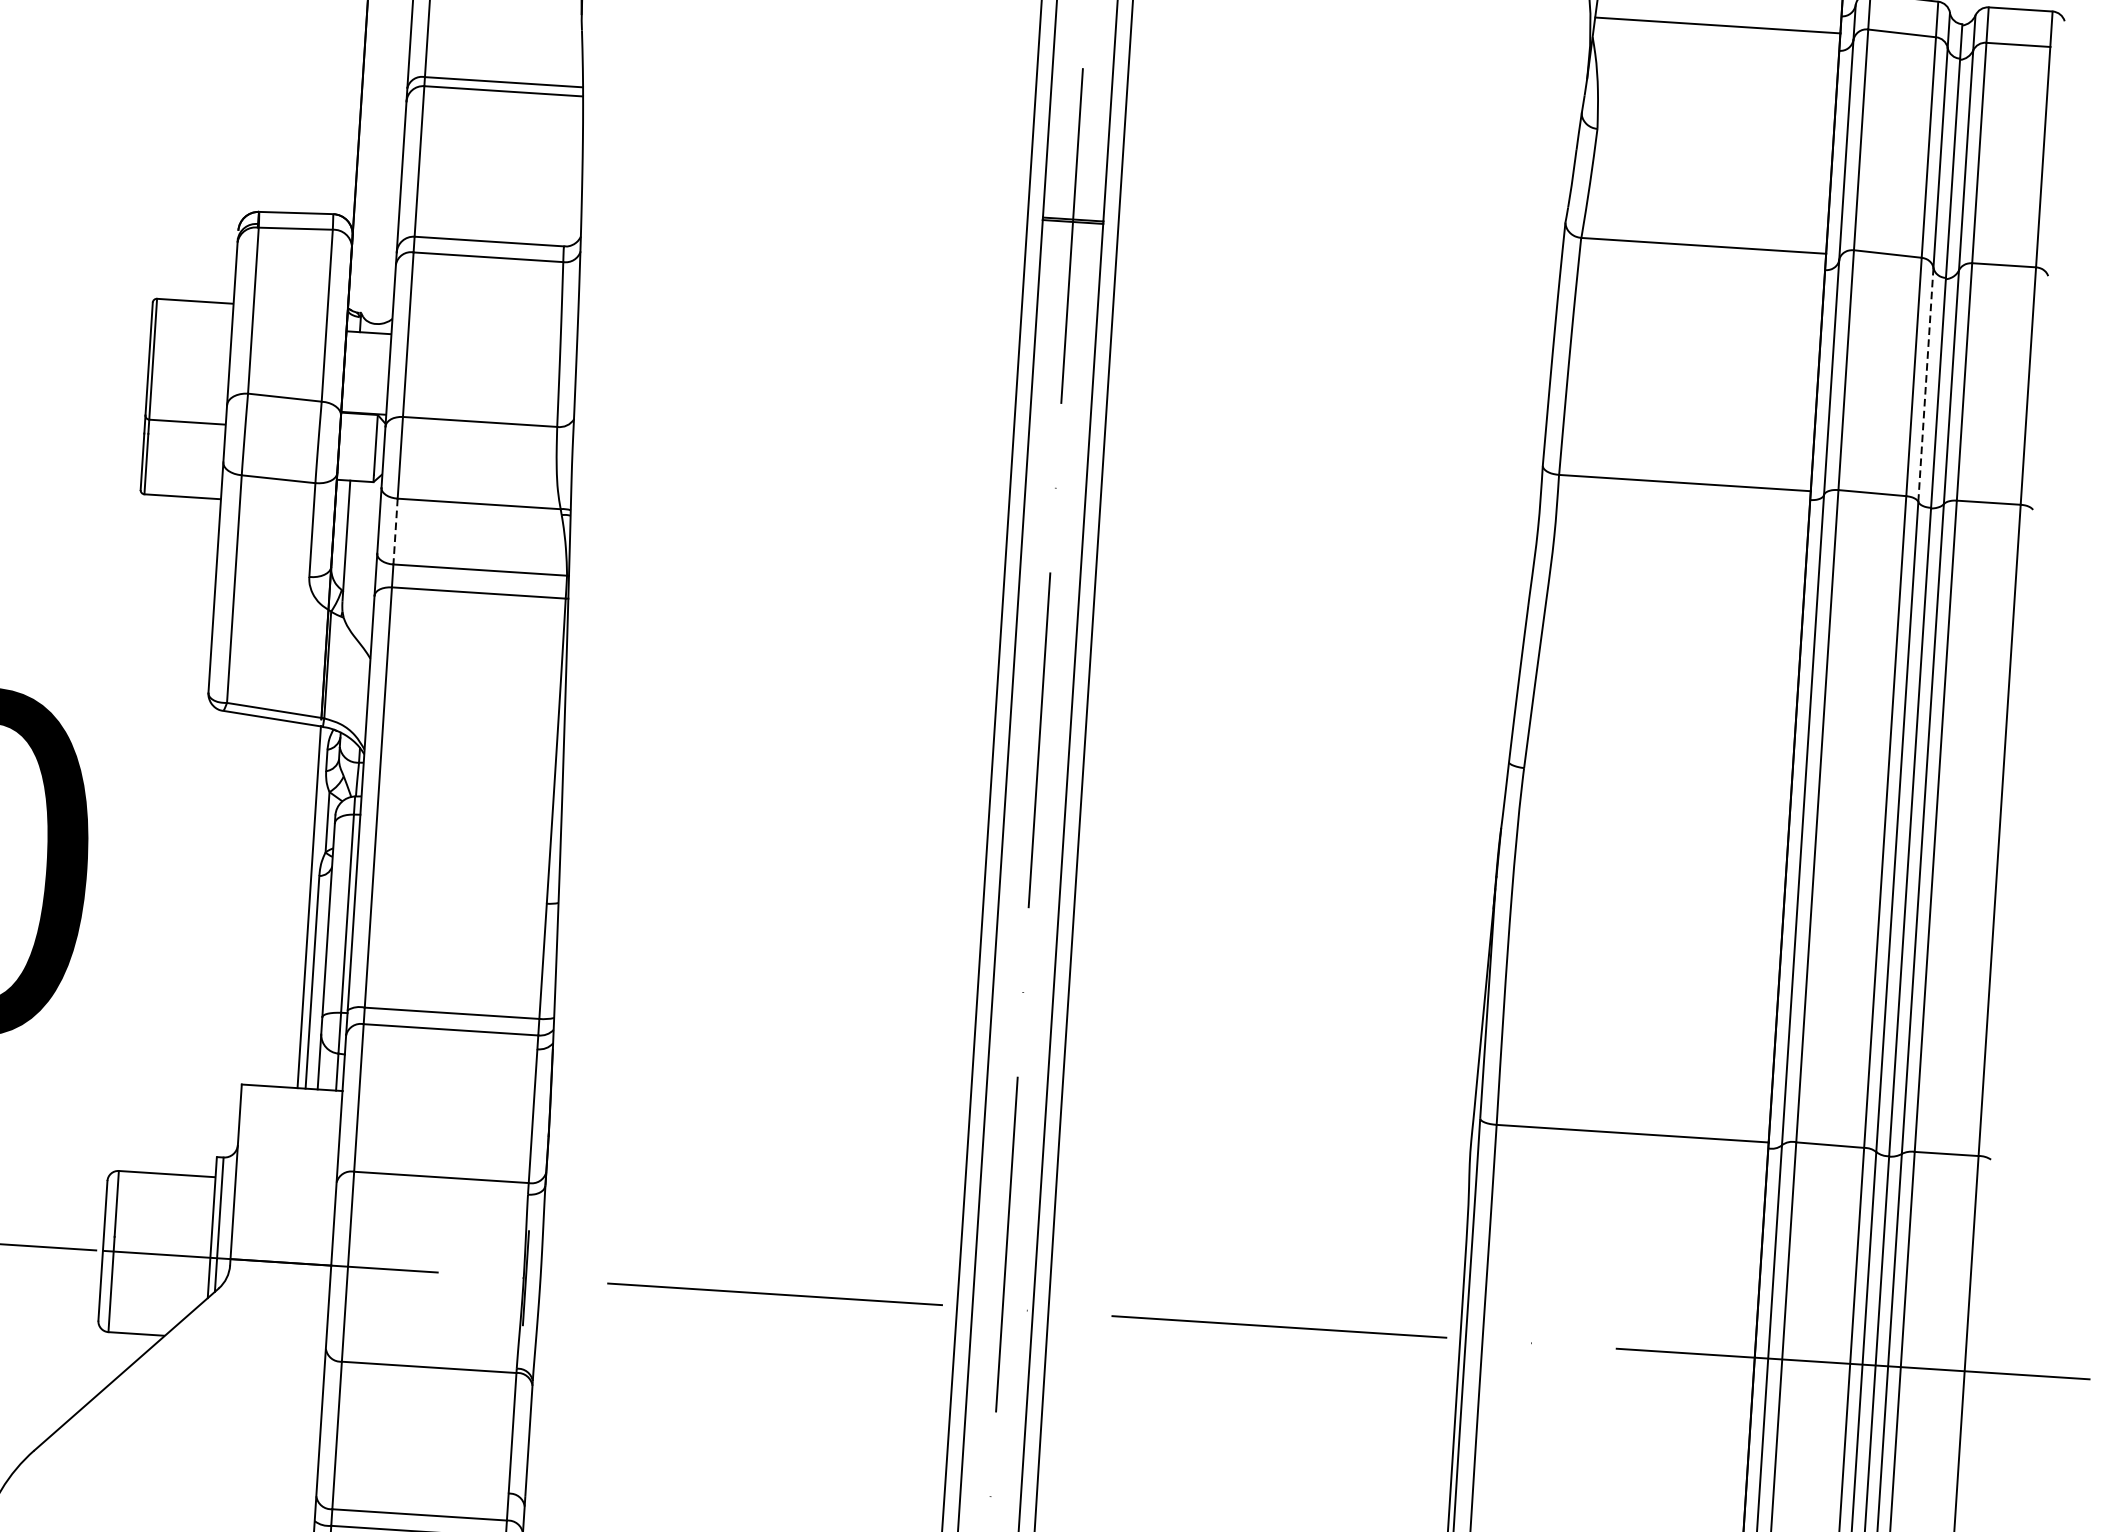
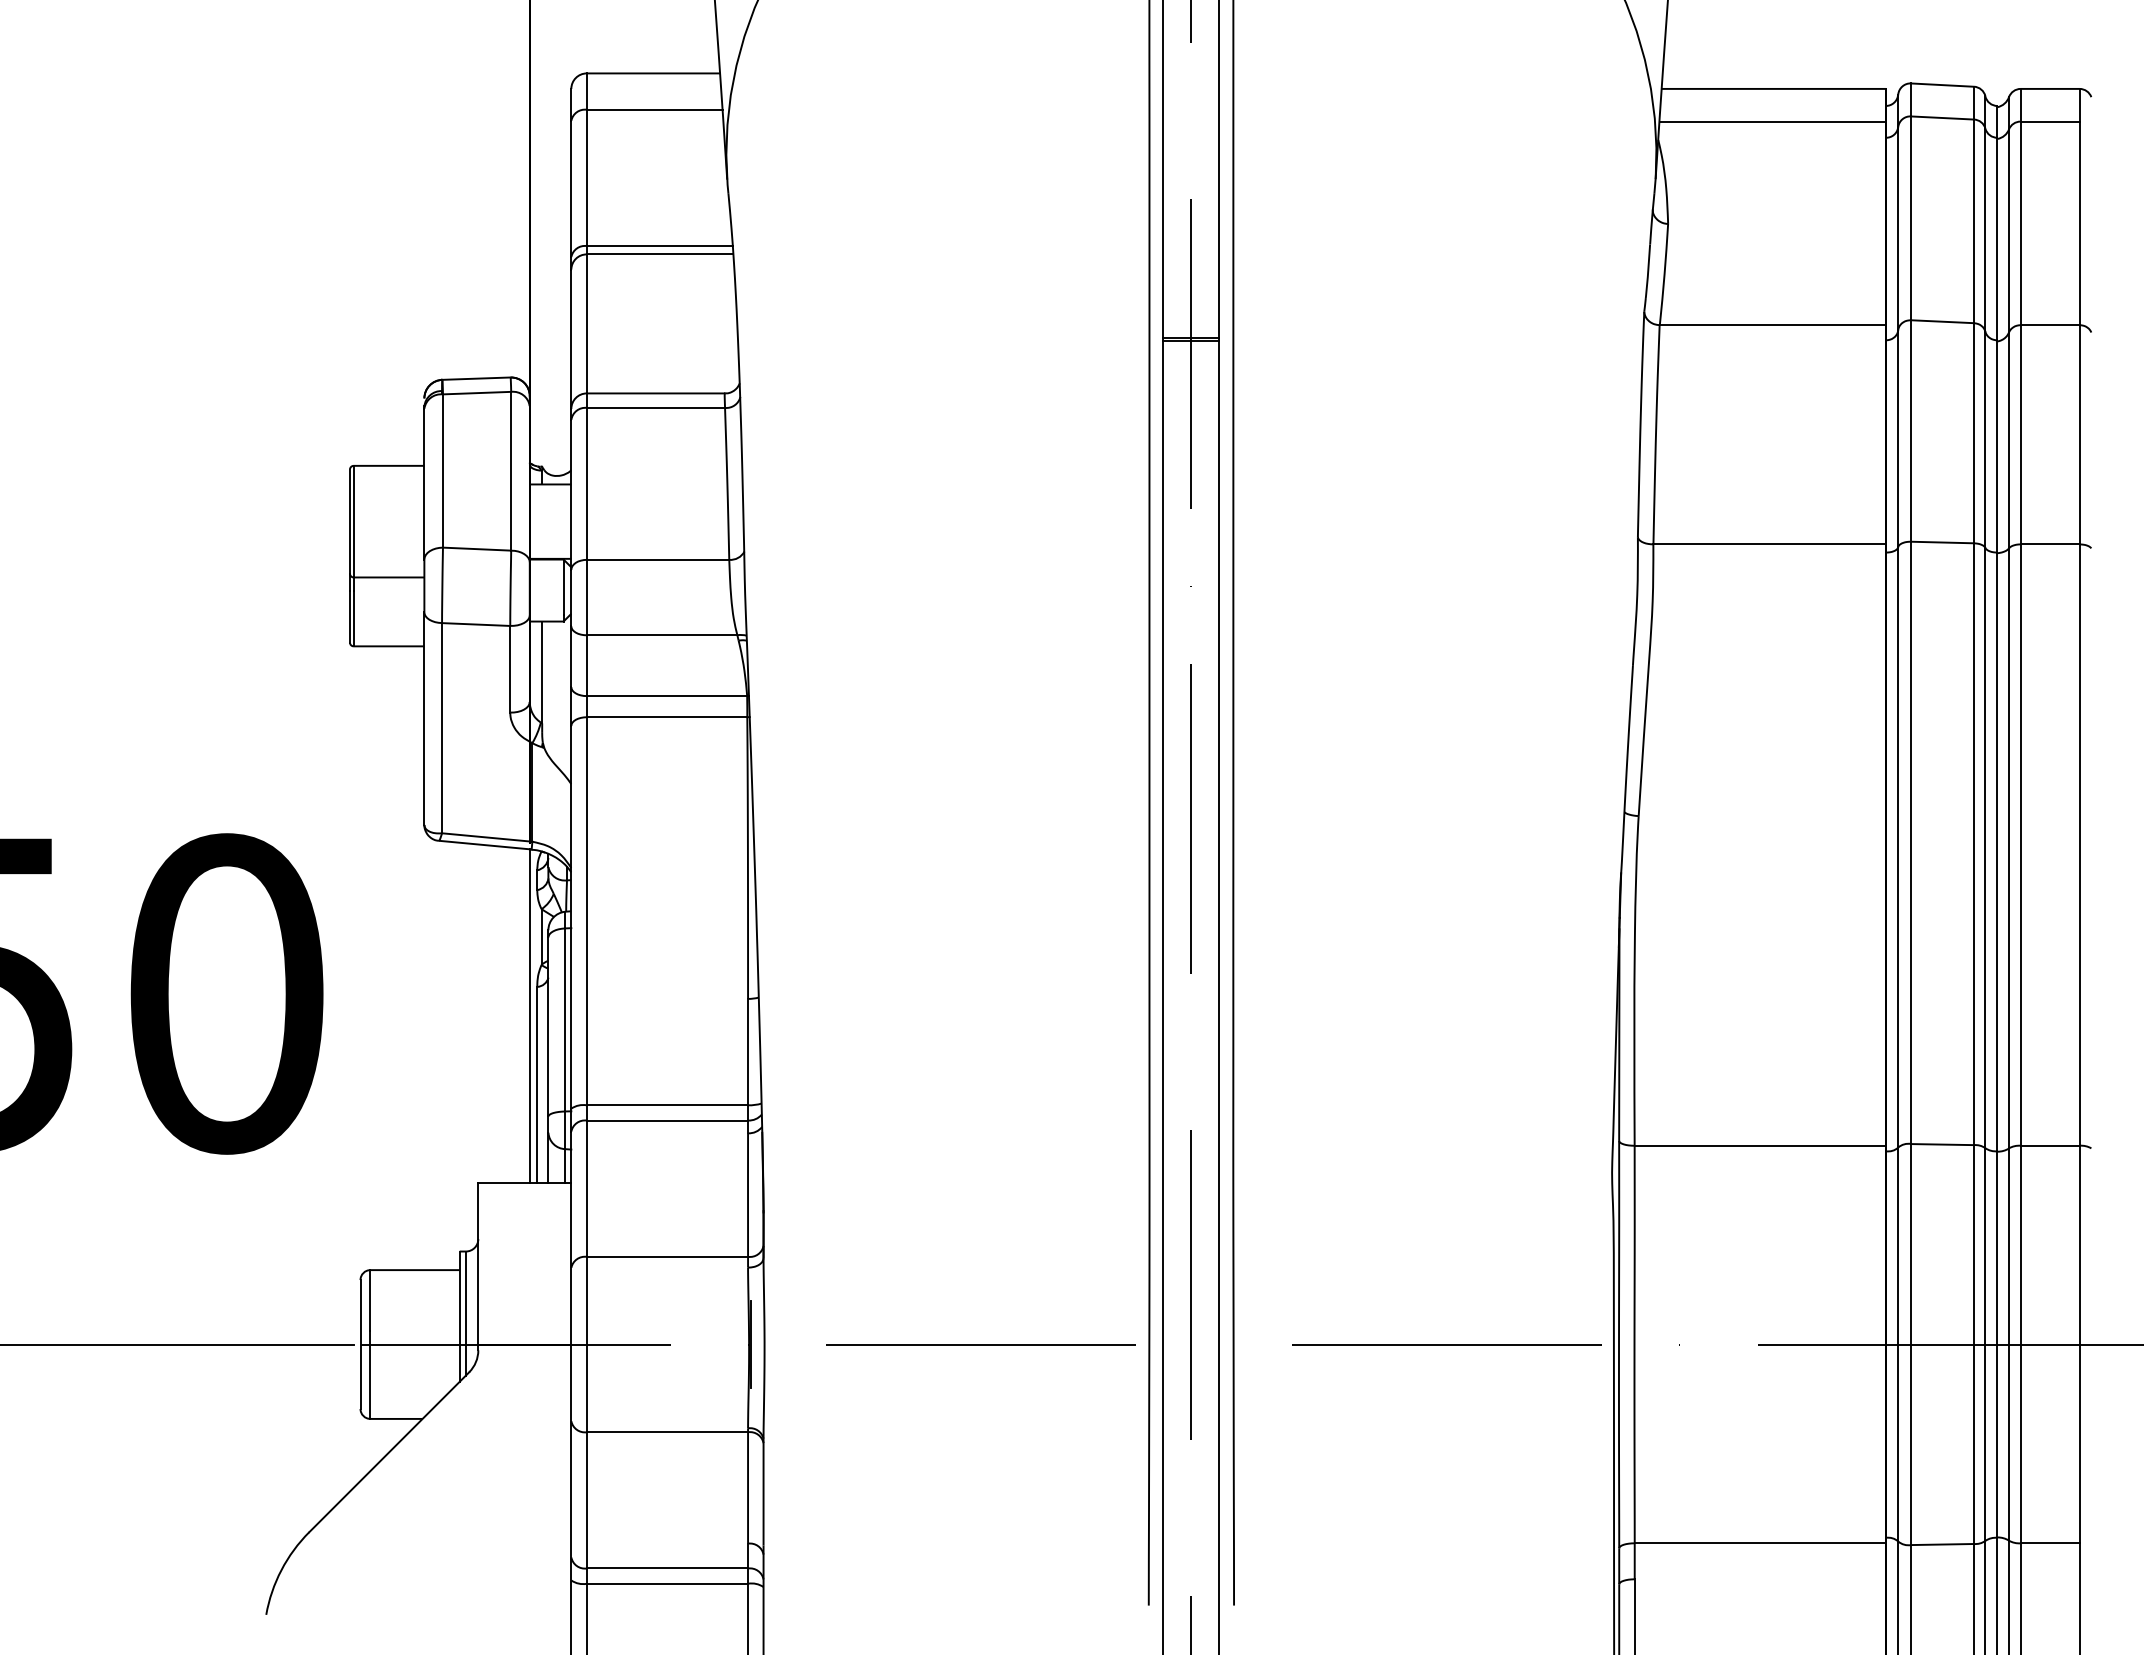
line: (1926, 385) -> (1985, 440), dashed -> solid
line: (395, 532) -> (586, 666), dashed -> solid

